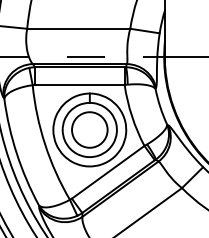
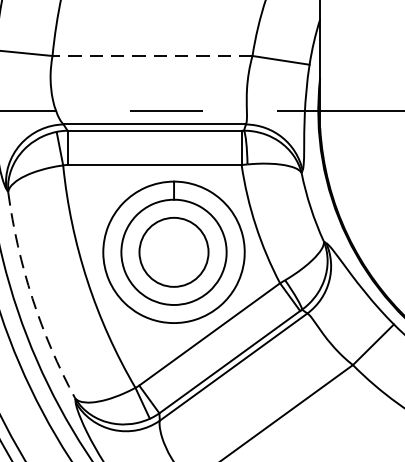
line: (78, 28) -> (152, 55), solid -> dashed
arc: (16, 153) -> (31, 297), solid -> dashed

